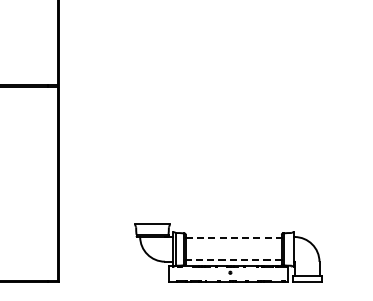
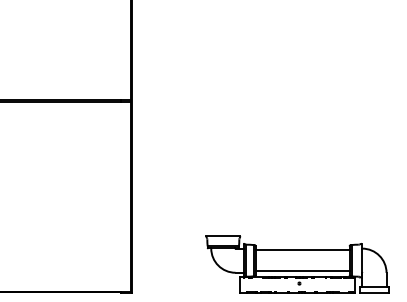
line: (233, 237) -> (302, 249), dashed -> solid
line: (233, 260) -> (302, 271), dashed -> solid

